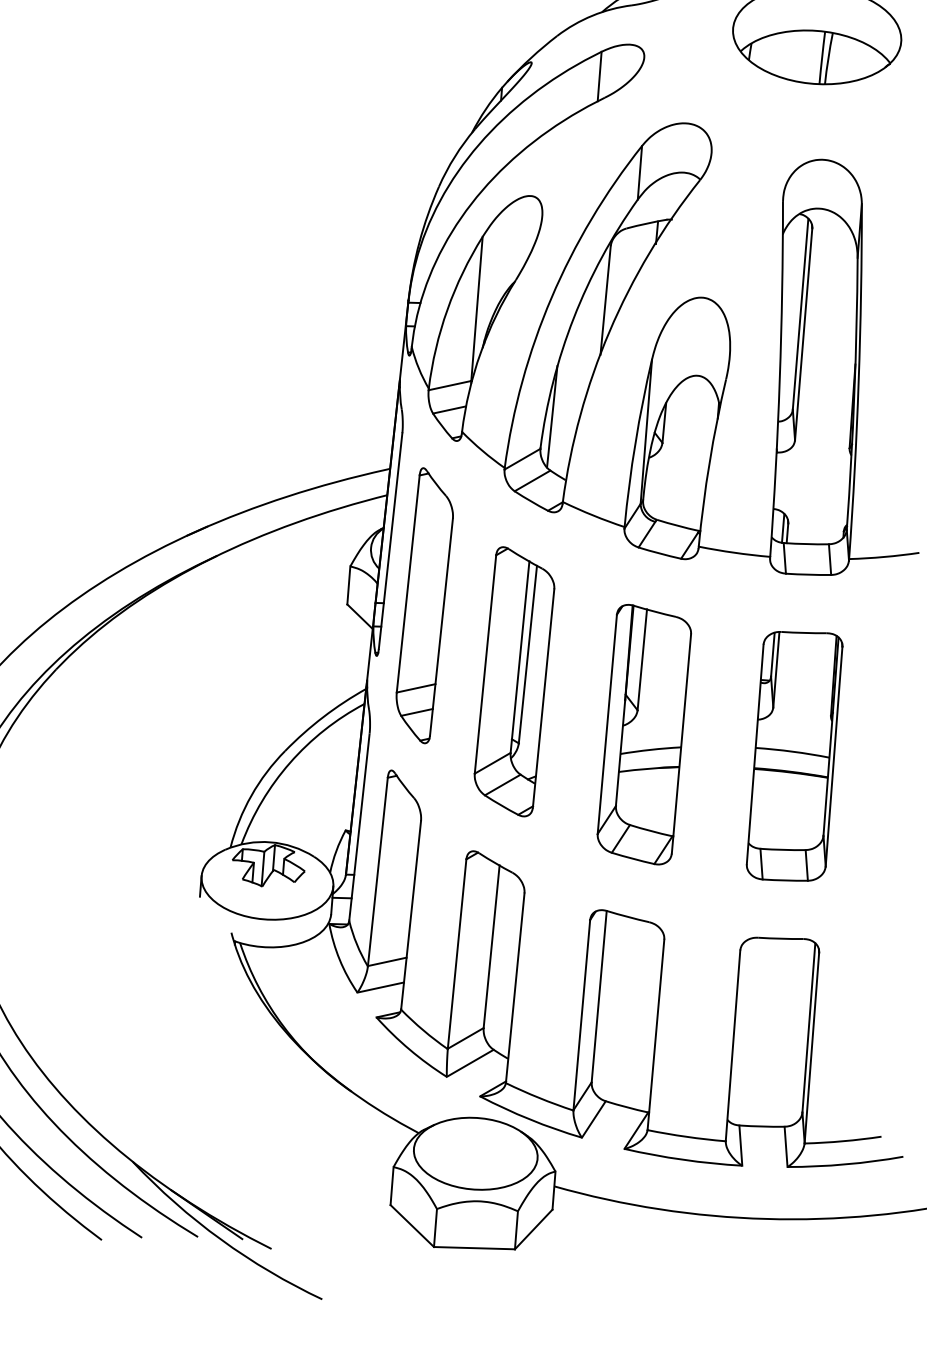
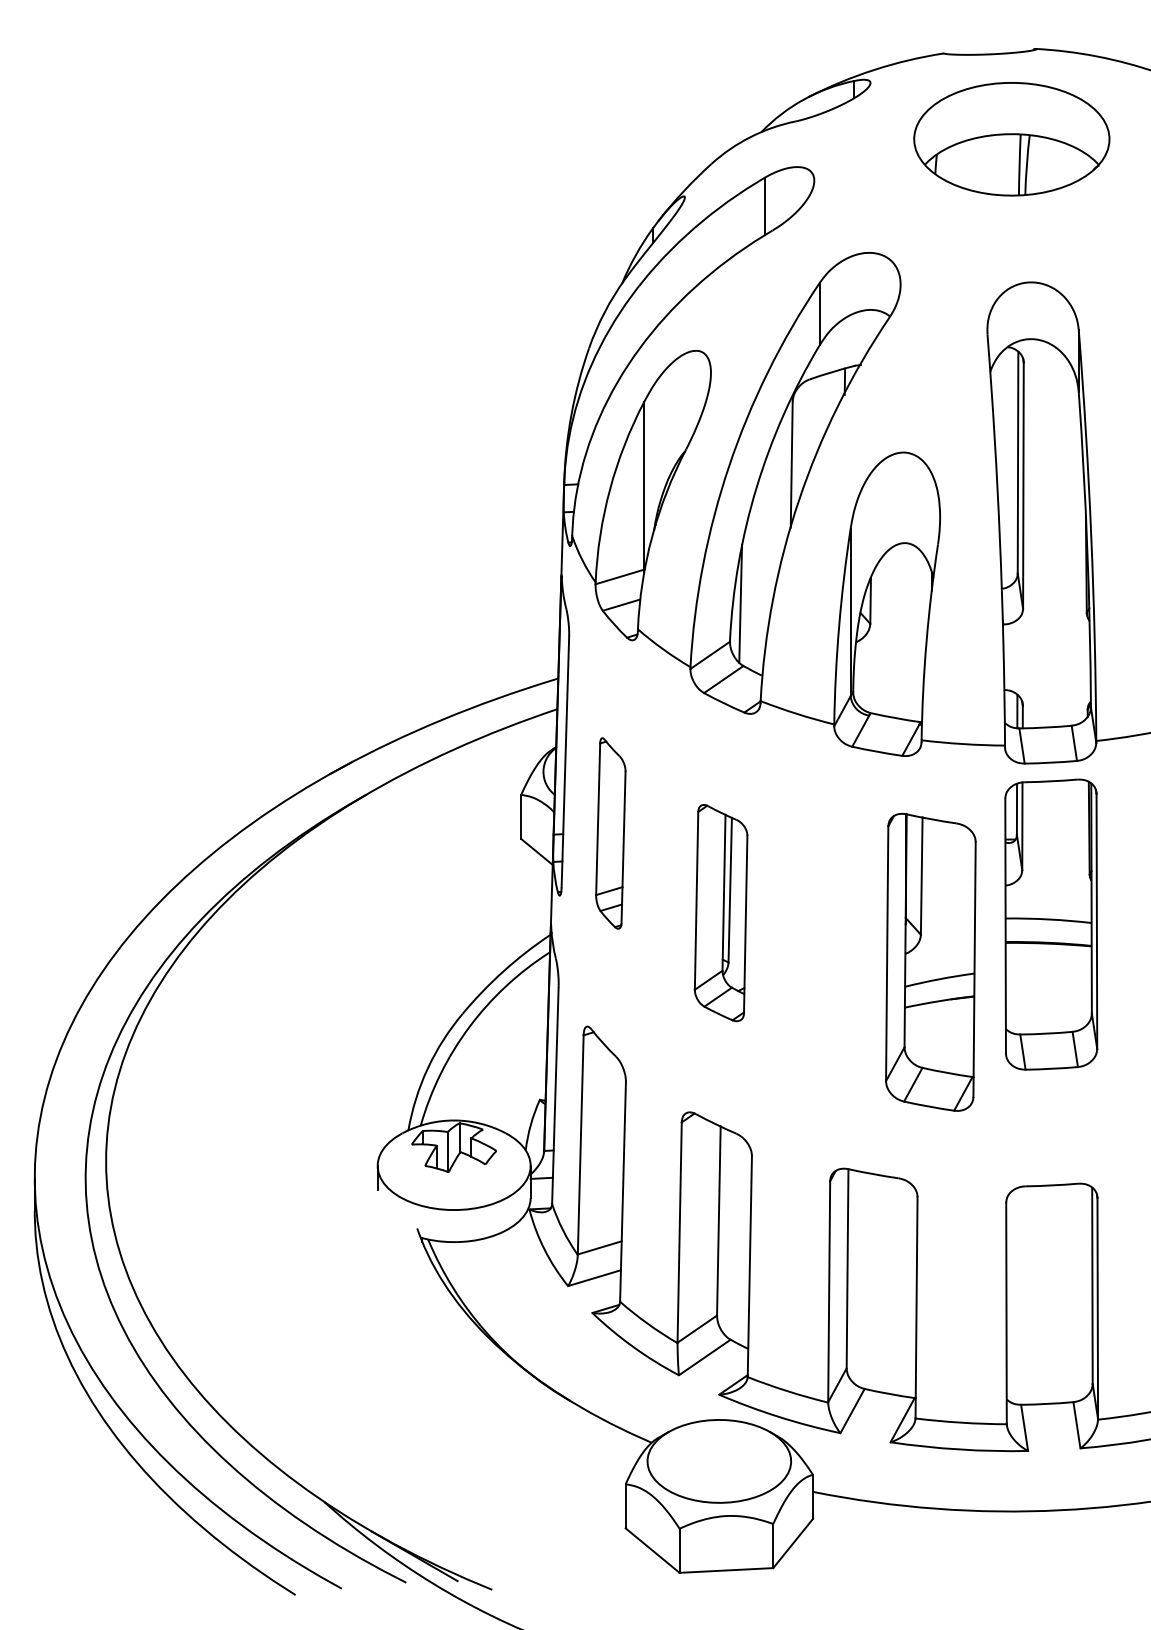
part: (424, 605) -> (610, 833), size x0.6
part: (513, 681) -> (720, 912), size x0.7
part: (644, 733) -> (930, 961), moved
part: (794, 756) -> (1051, 924), moved

